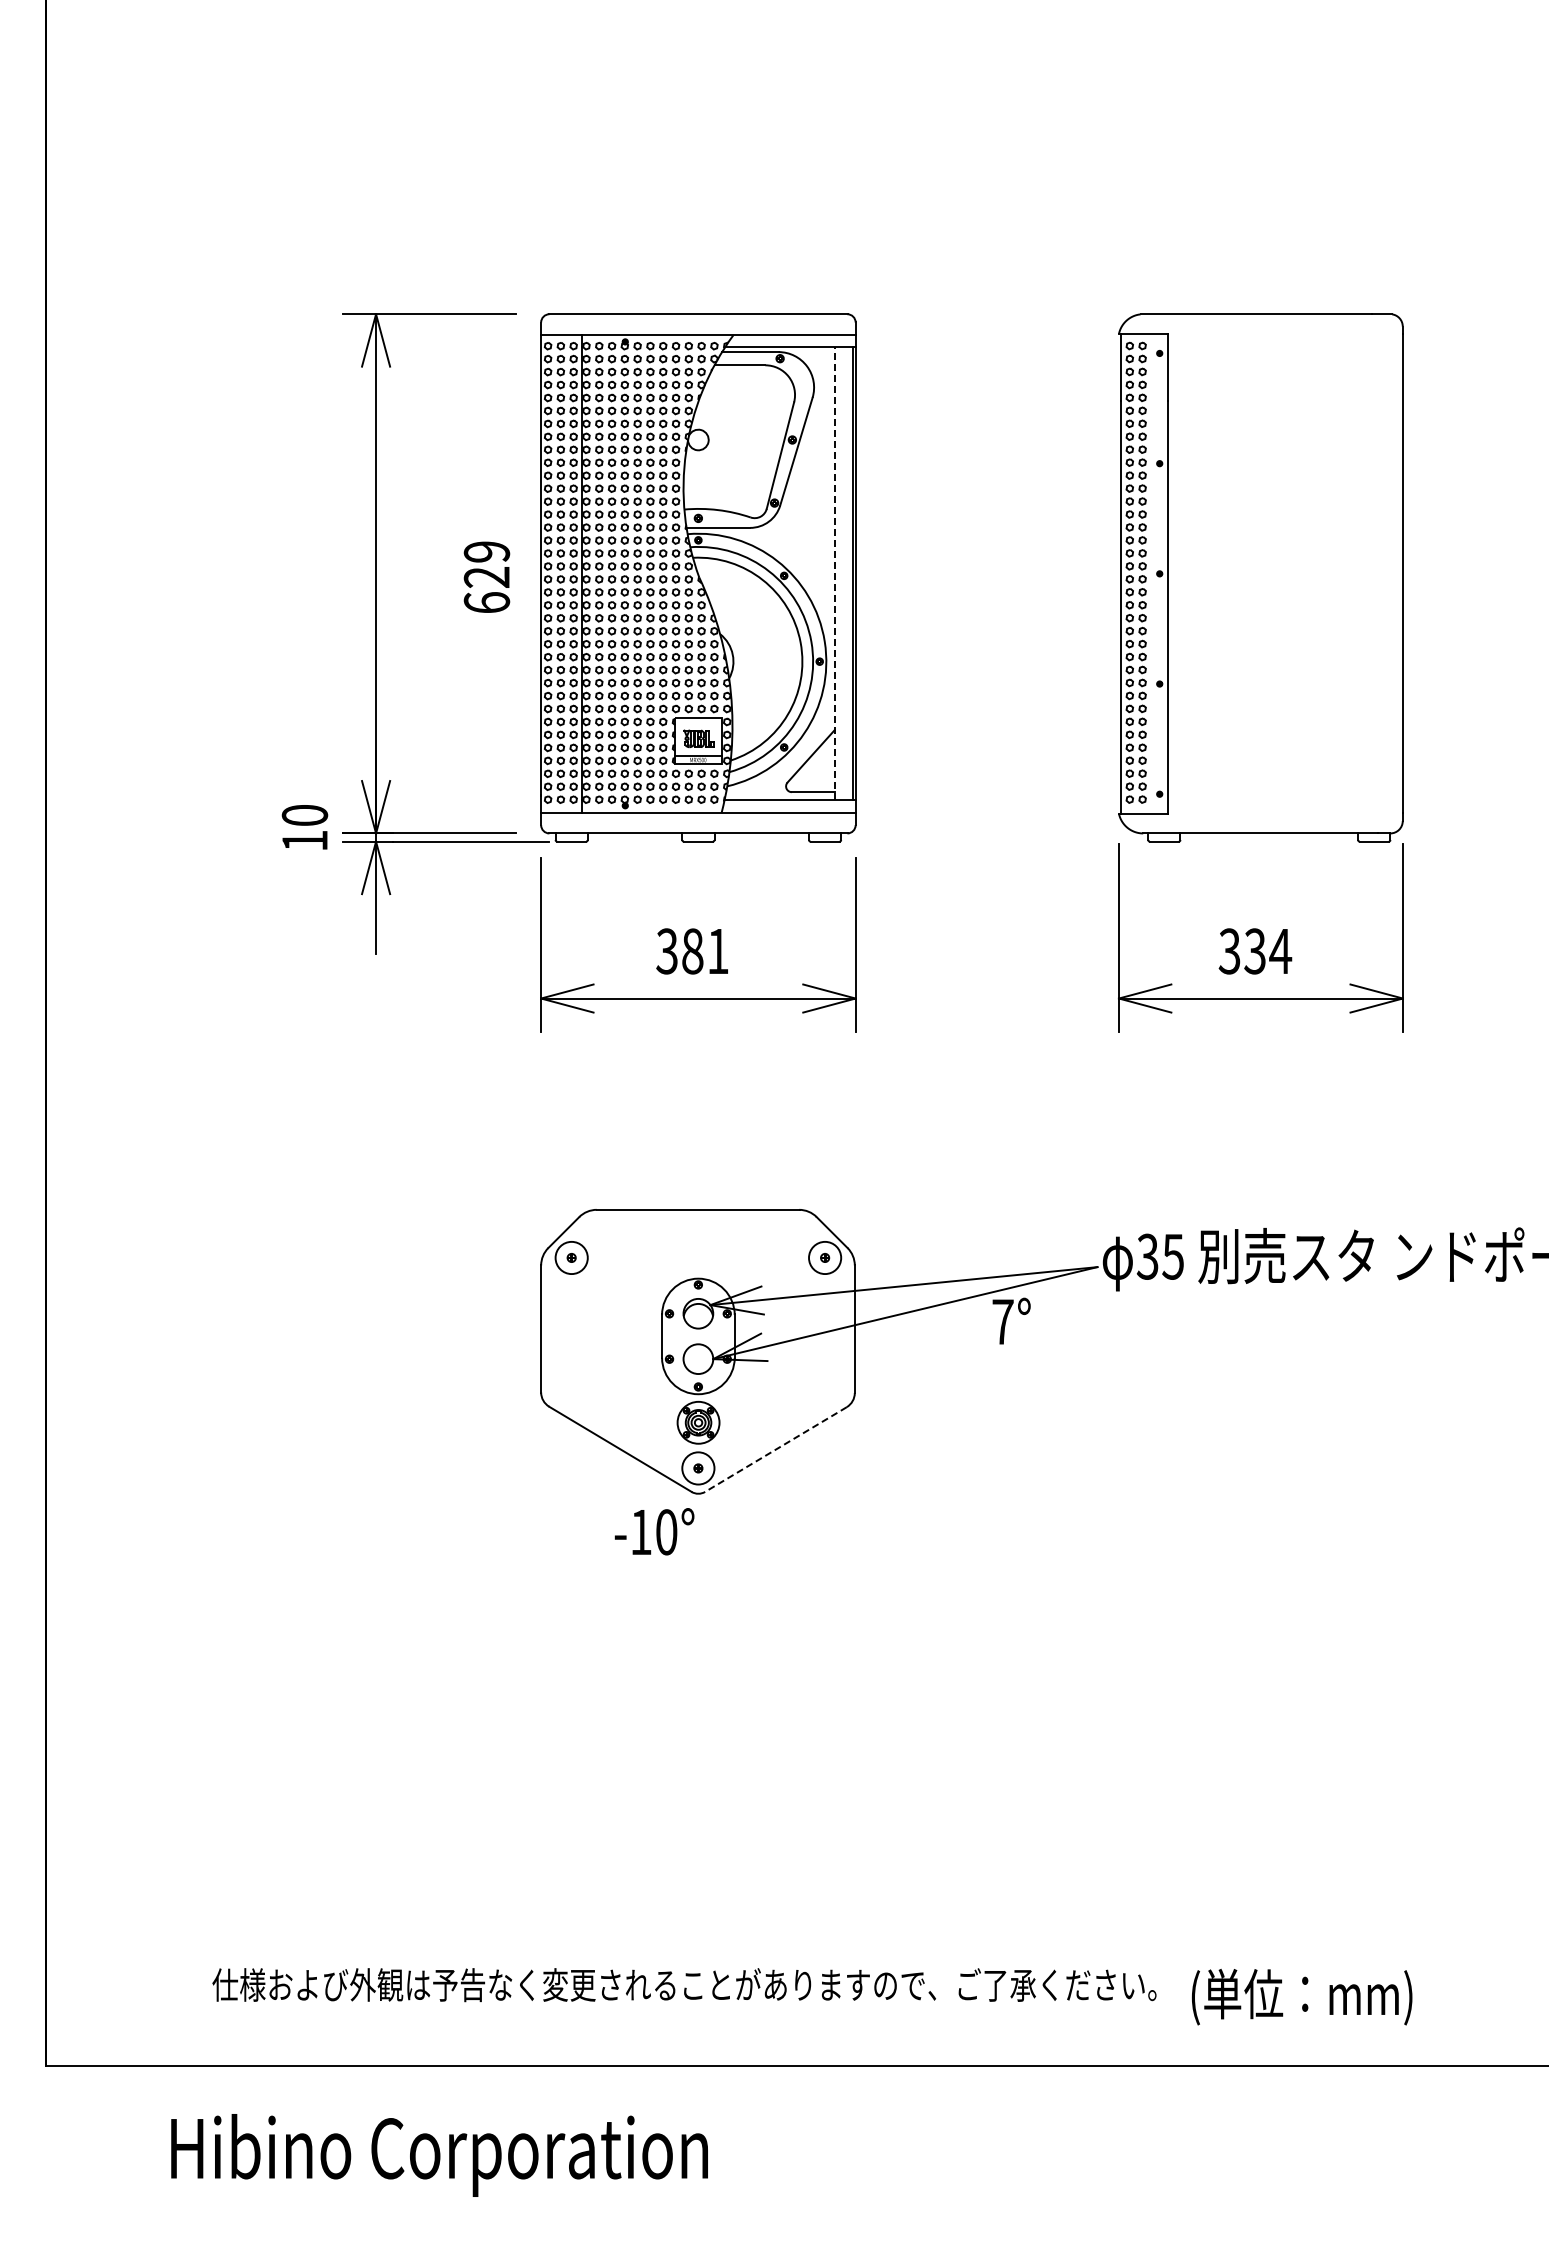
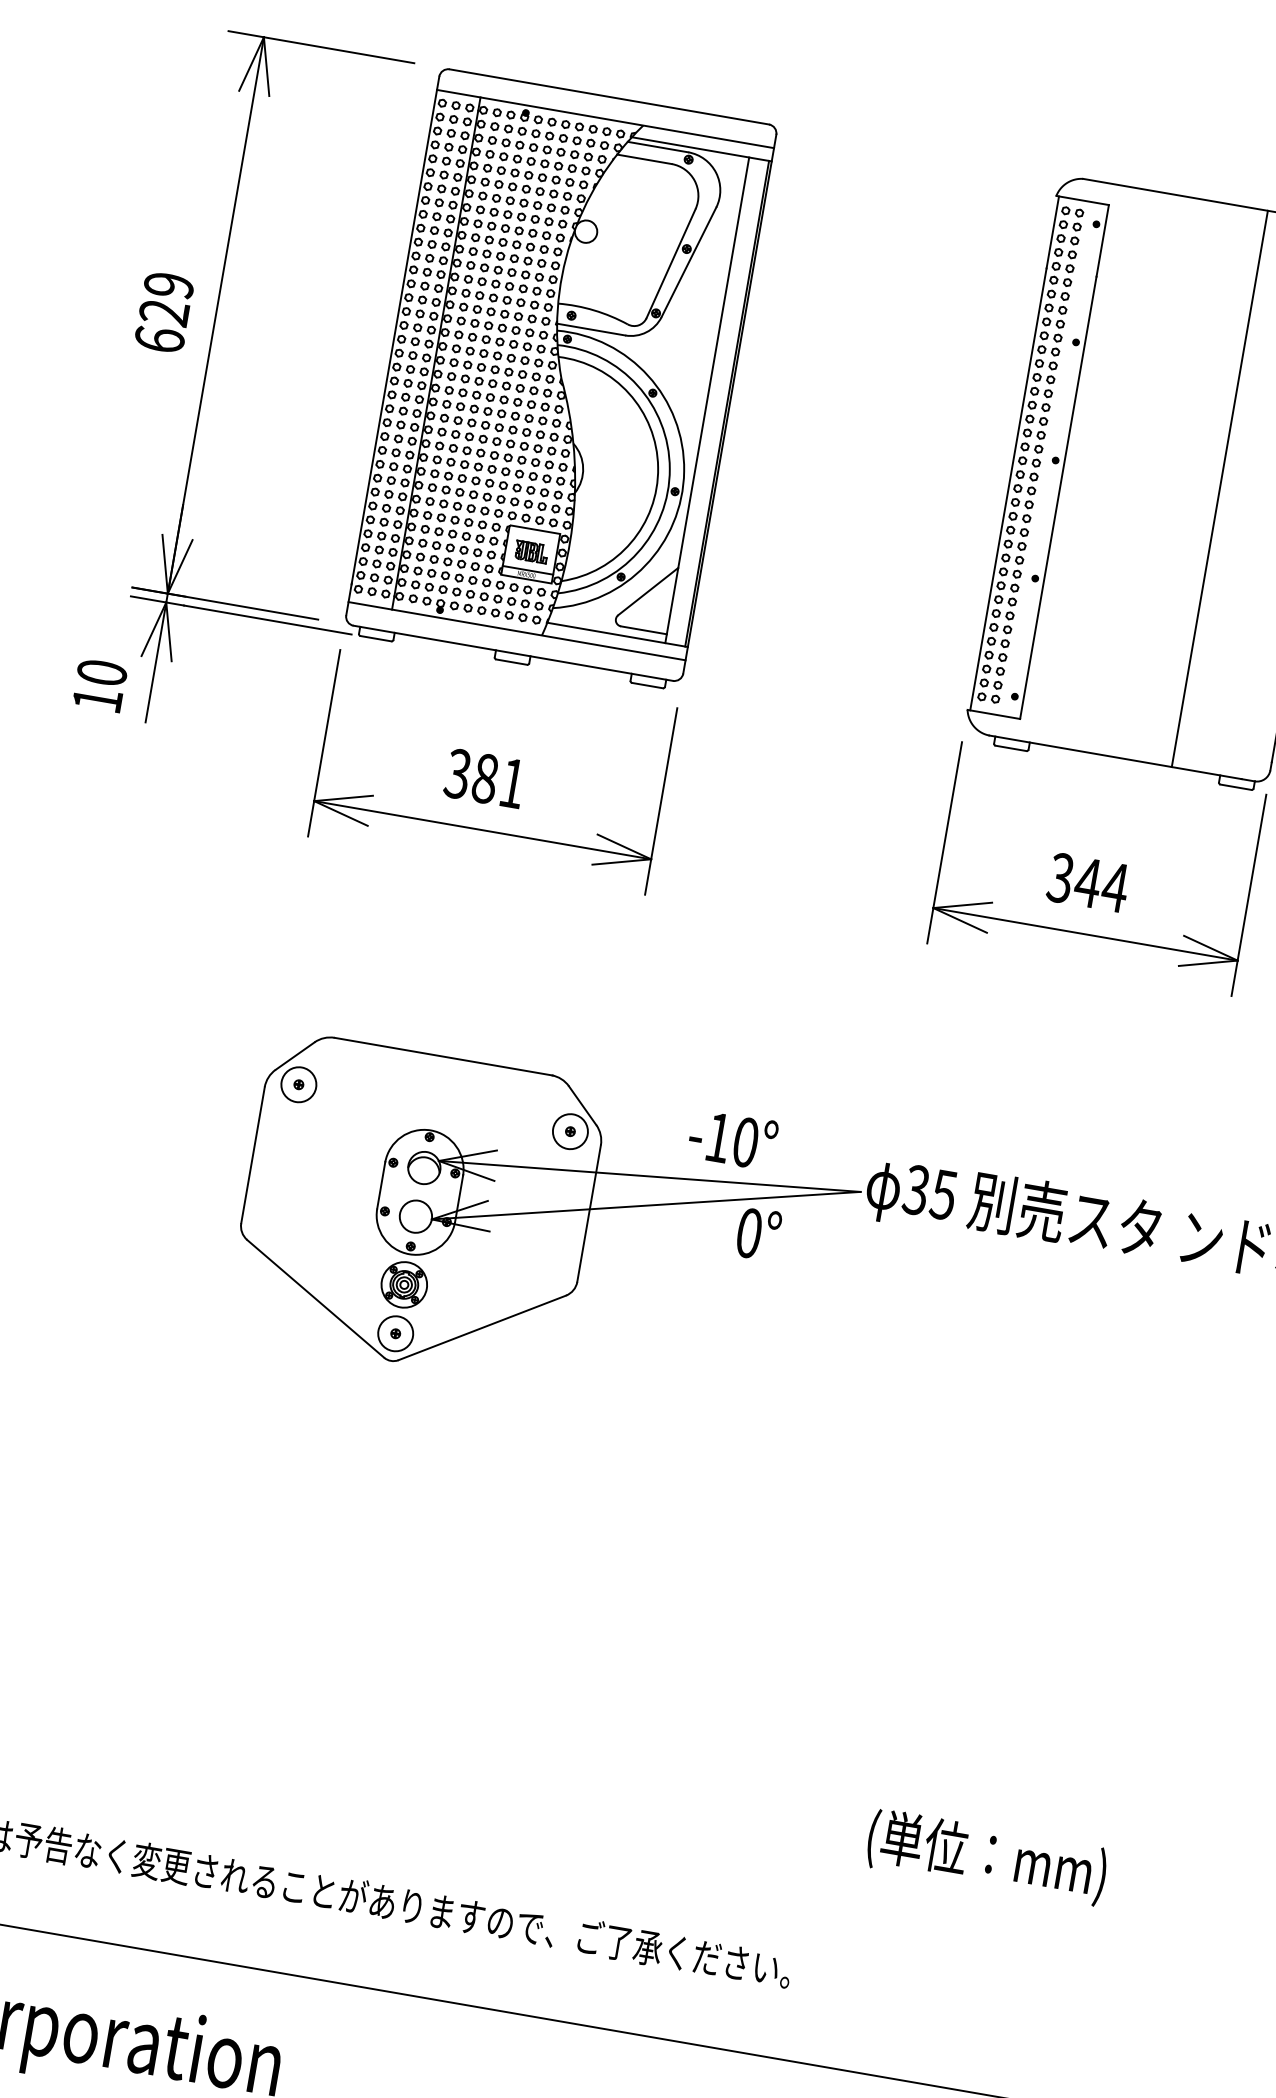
line: (834, 573) -> (707, 399), dashed -> solid
line: (1312, 573) -> (1219, 488), added
text: (486, 576) -> (164, 311), moved
text: (304, 827) -> (99, 685), moved
text: (1254, 951) -> (1087, 882), 334 -> 344
text: (1002, 1321) -> (748, 1232), 7° -> 0°
line: (775, 1449) -> (481, 1327), dashed -> solid
text: (654, 1531) -> (732, 1139), moved
text: (1302, 1997) -> (987, 1857), moved

